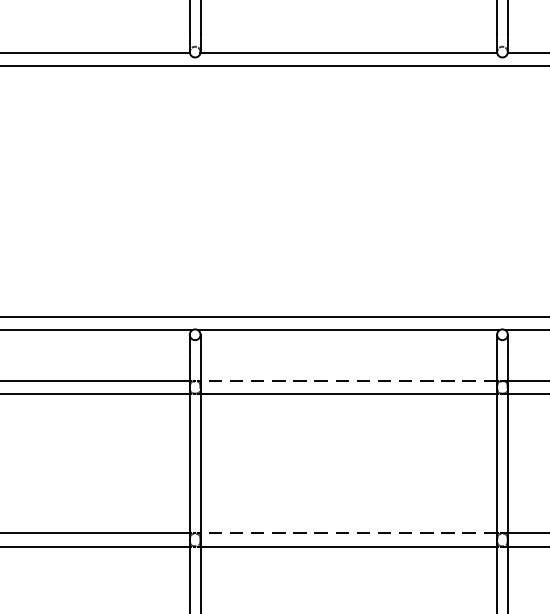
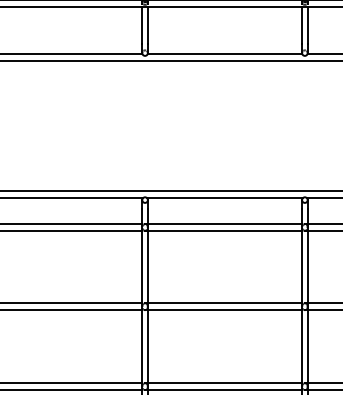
line: (347, 381) -> (224, 224), dashed -> solid
line: (347, 533) -> (224, 303), dashed -> solid

